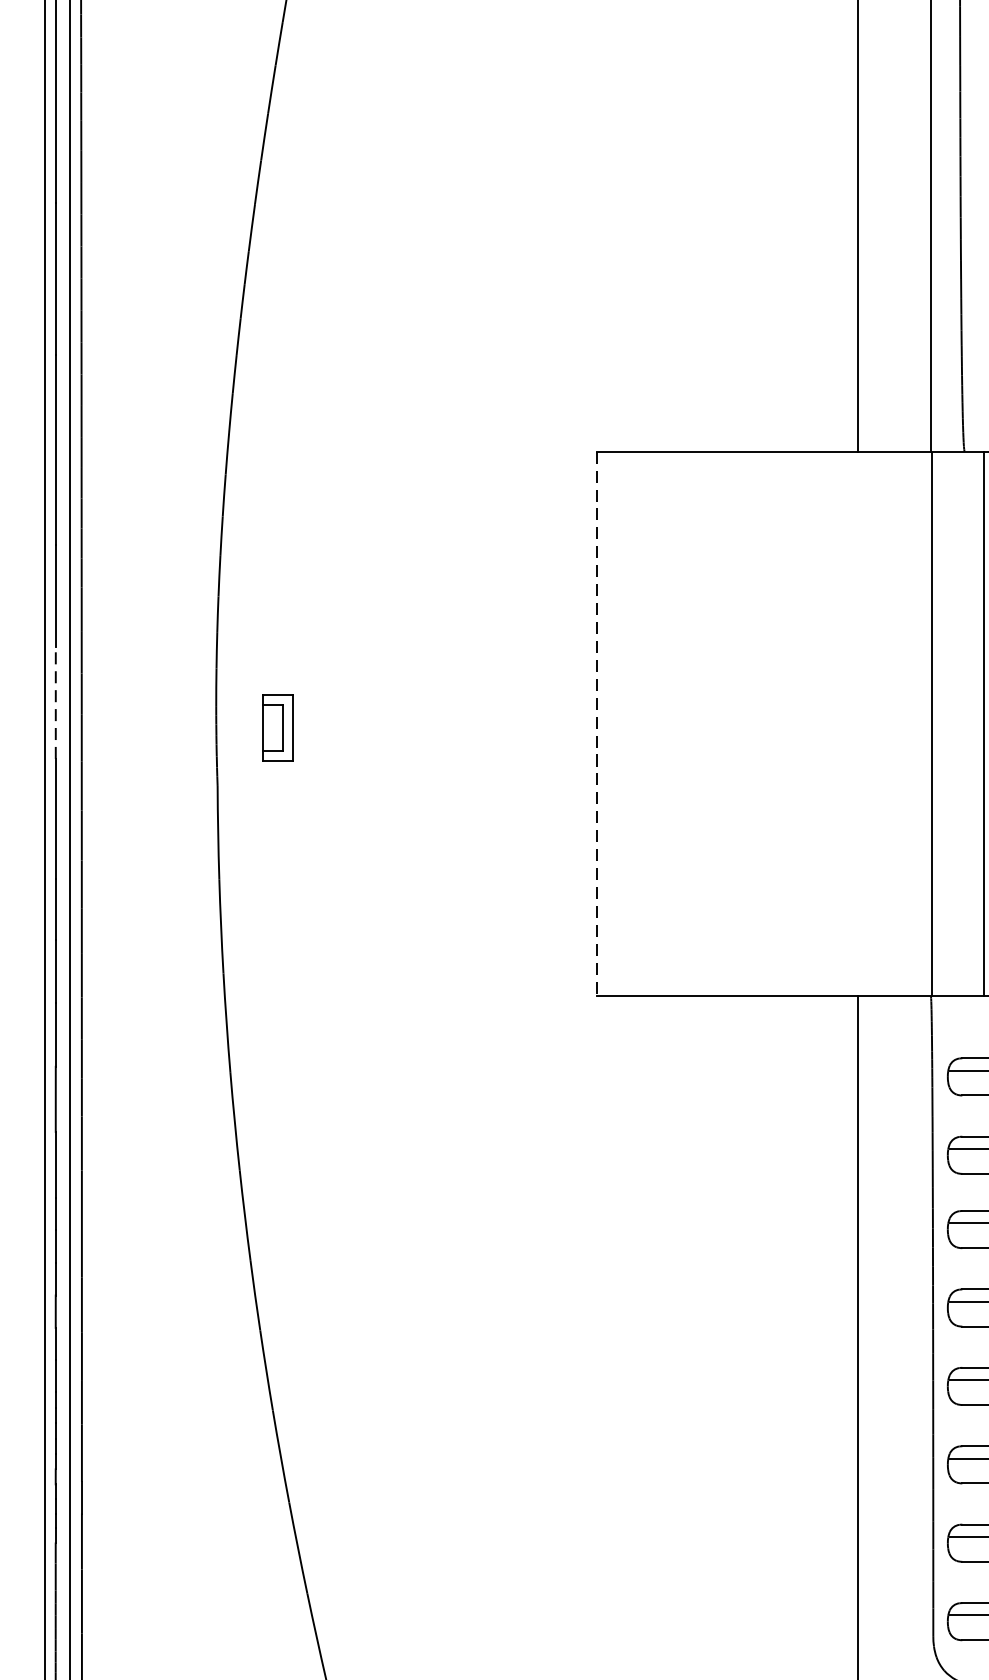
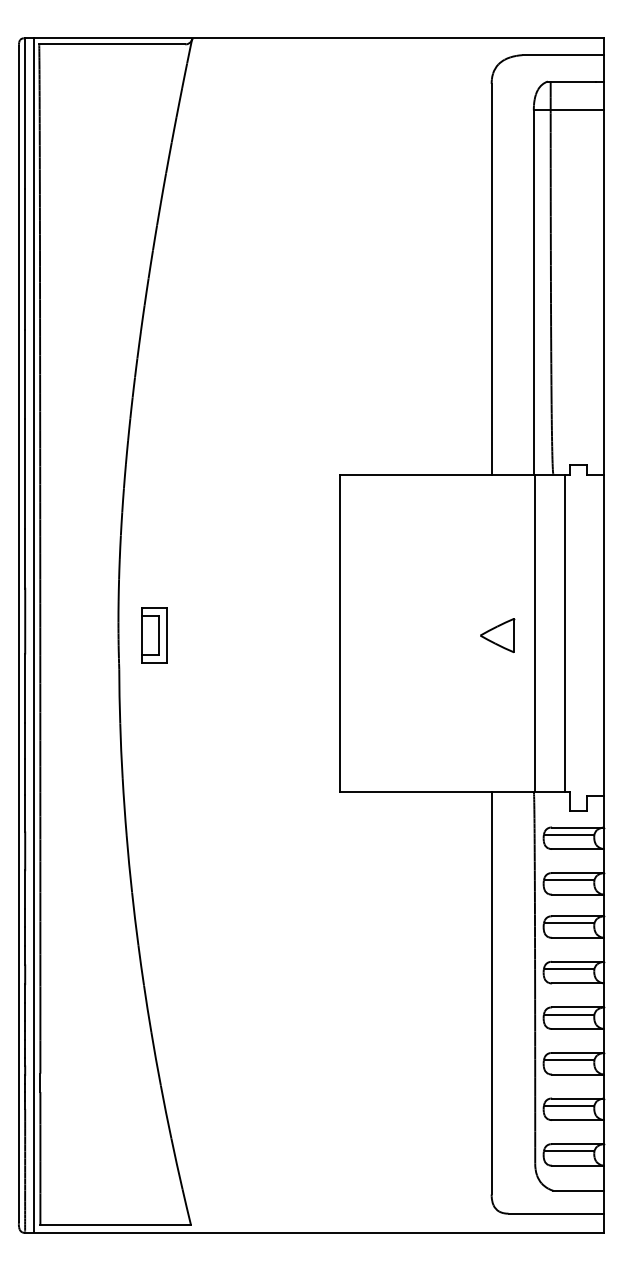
line: (56, 702) -> (25, 620), dashed -> solid
line: (596, 724) -> (339, 633), dashed -> solid
part: (278, 727) -> (154, 635), size x1.43
part: (868, 727) -> (497, 635), added

